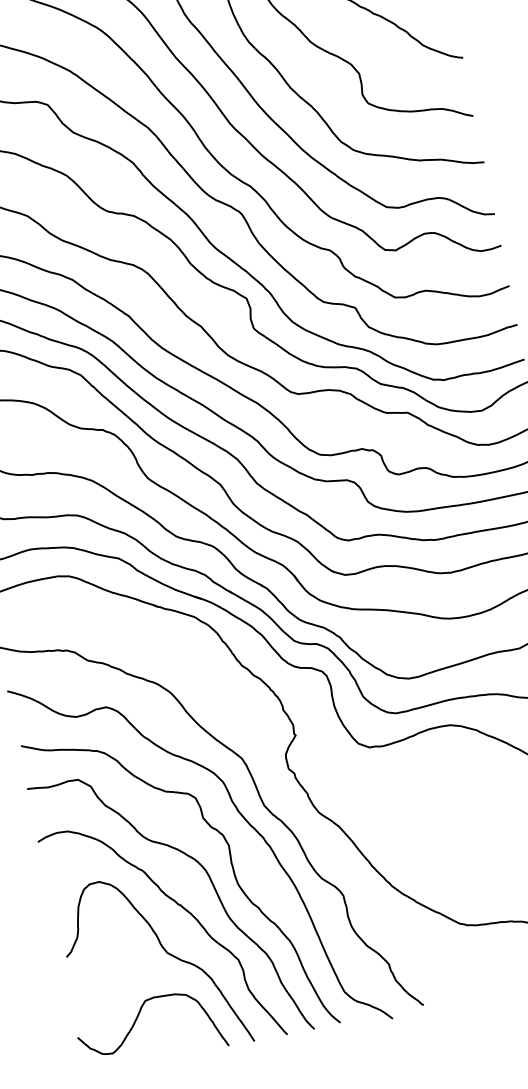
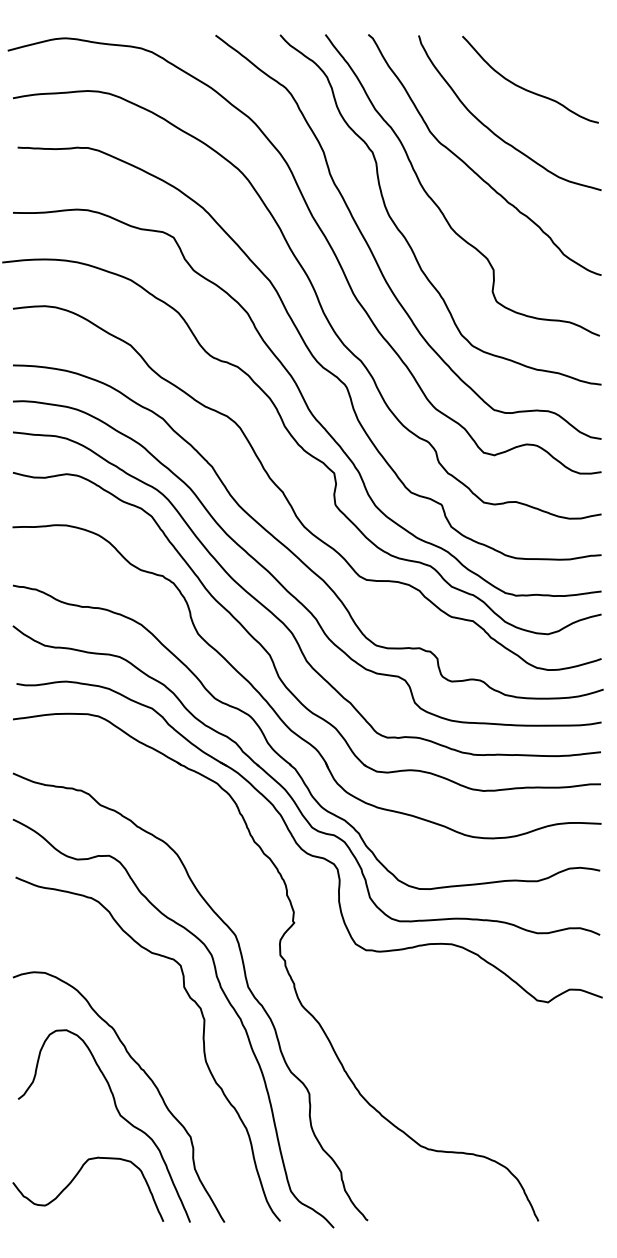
curve: (214, 889) -> (180, 1061), removed

